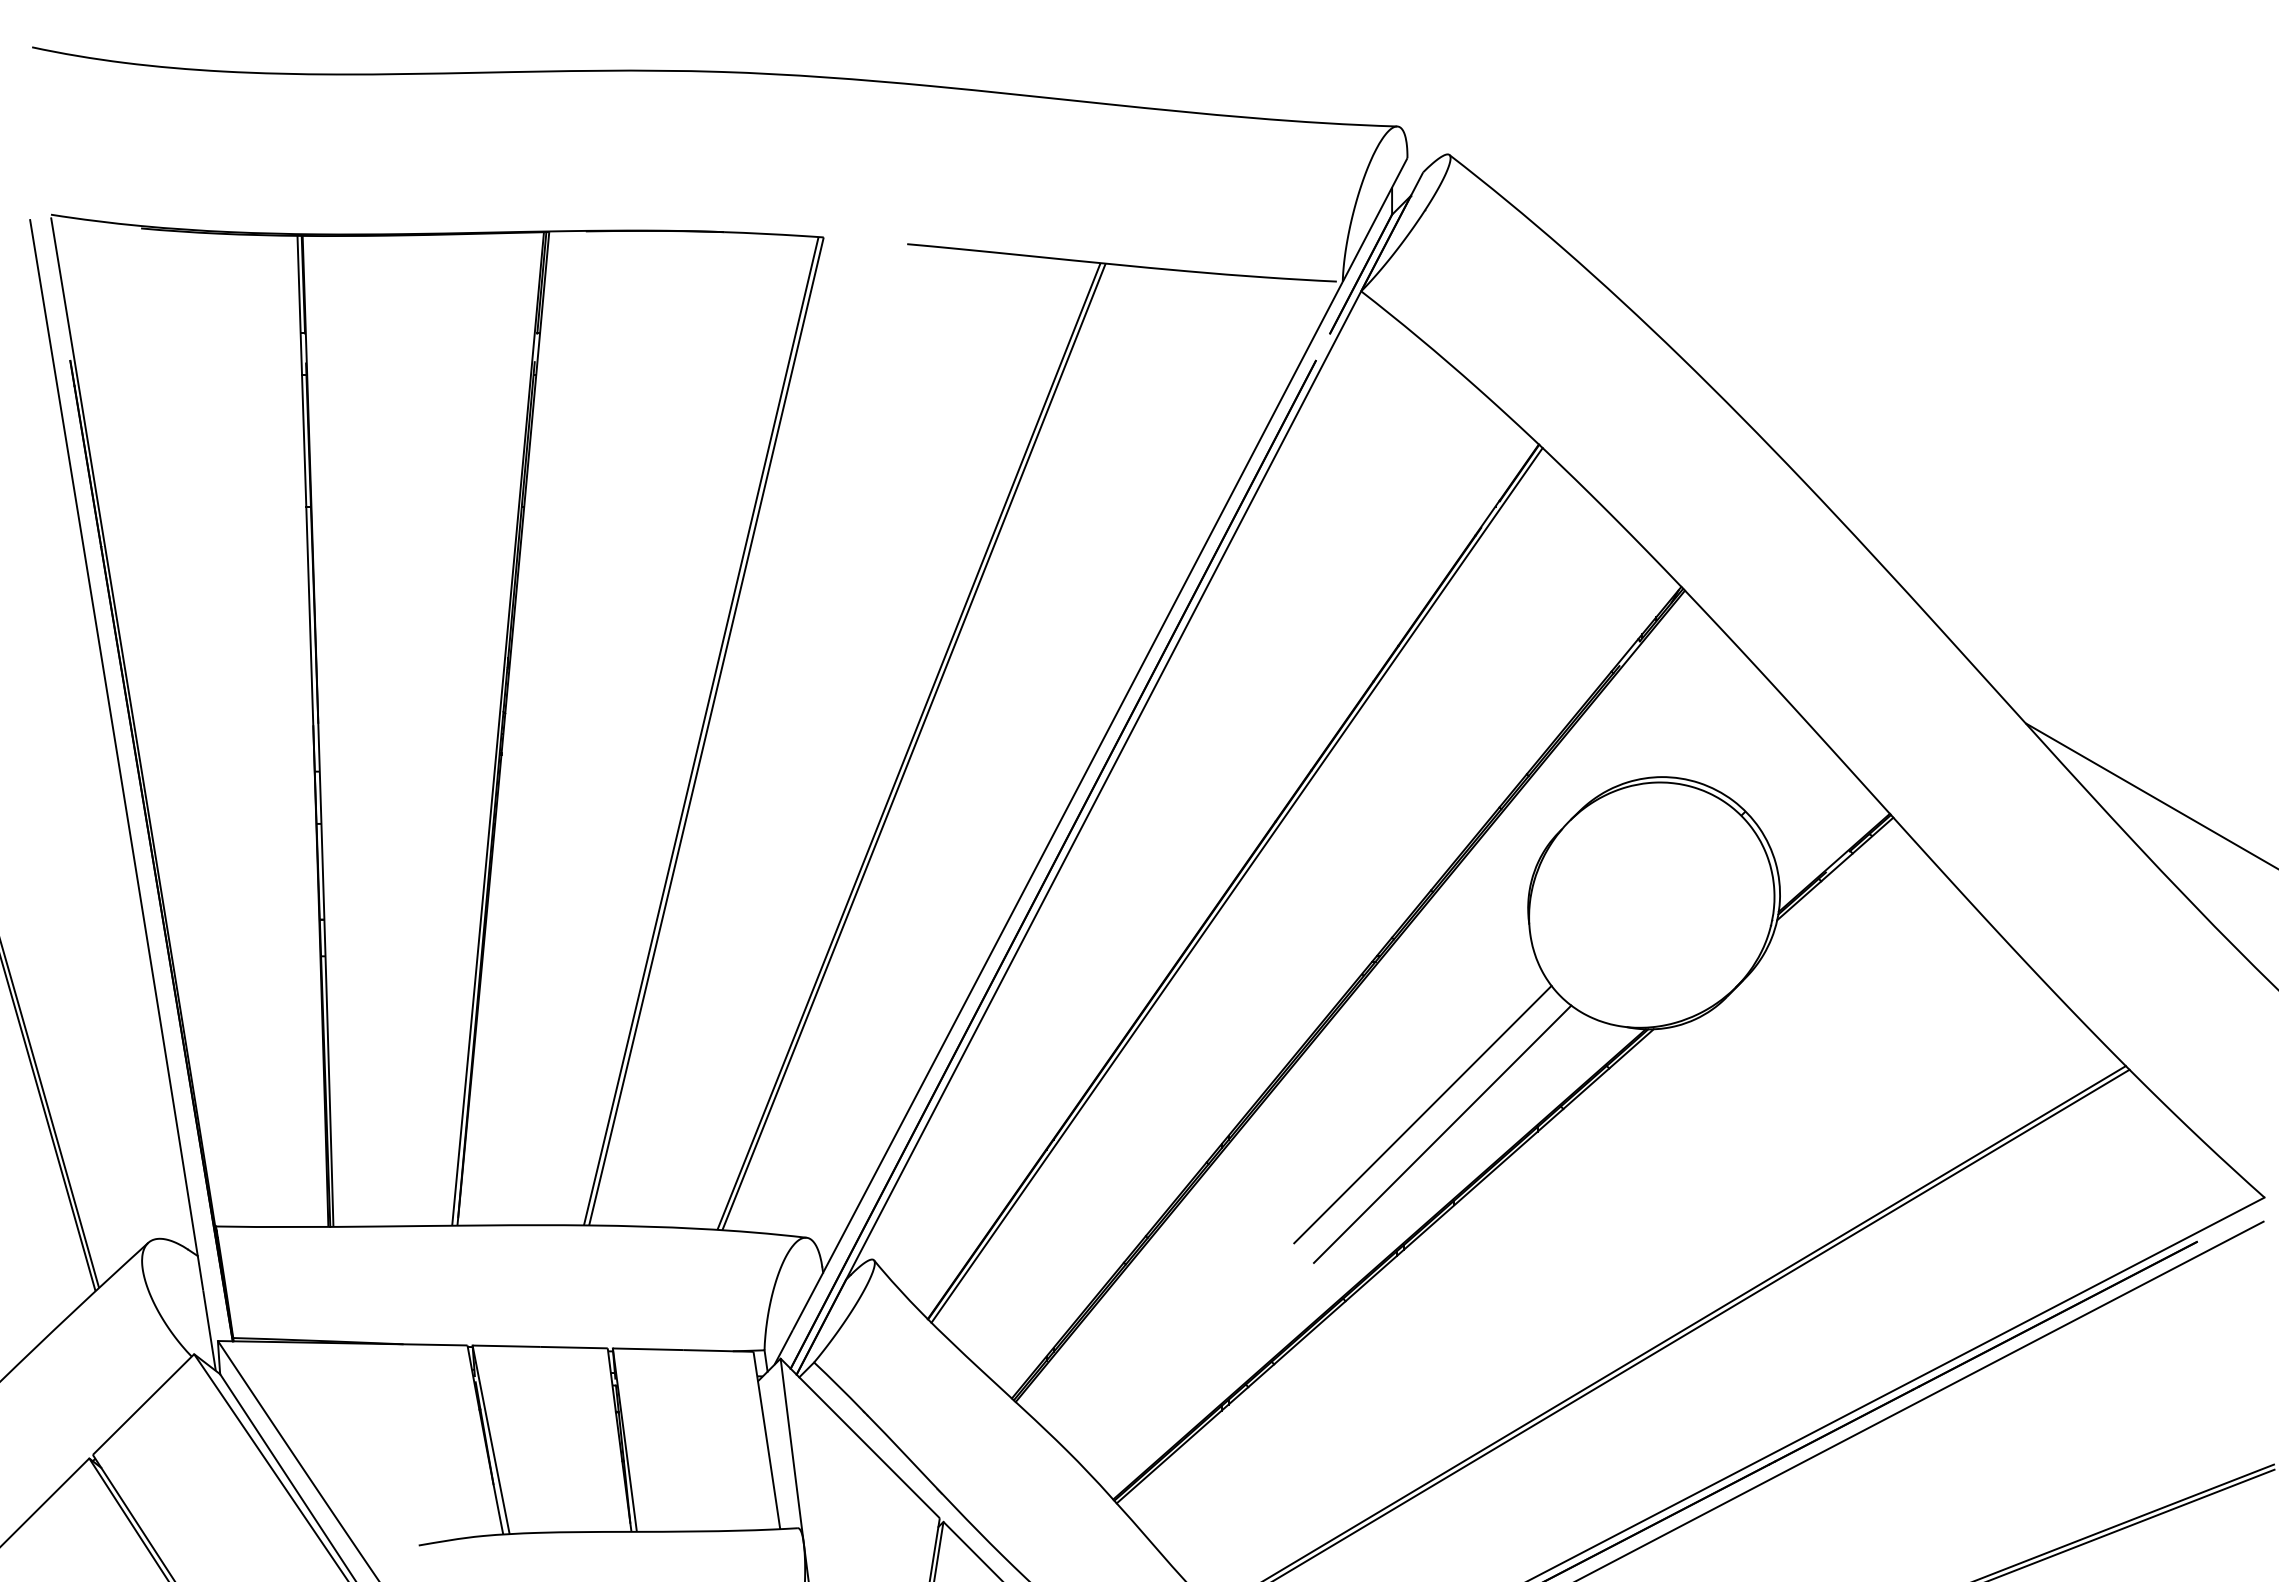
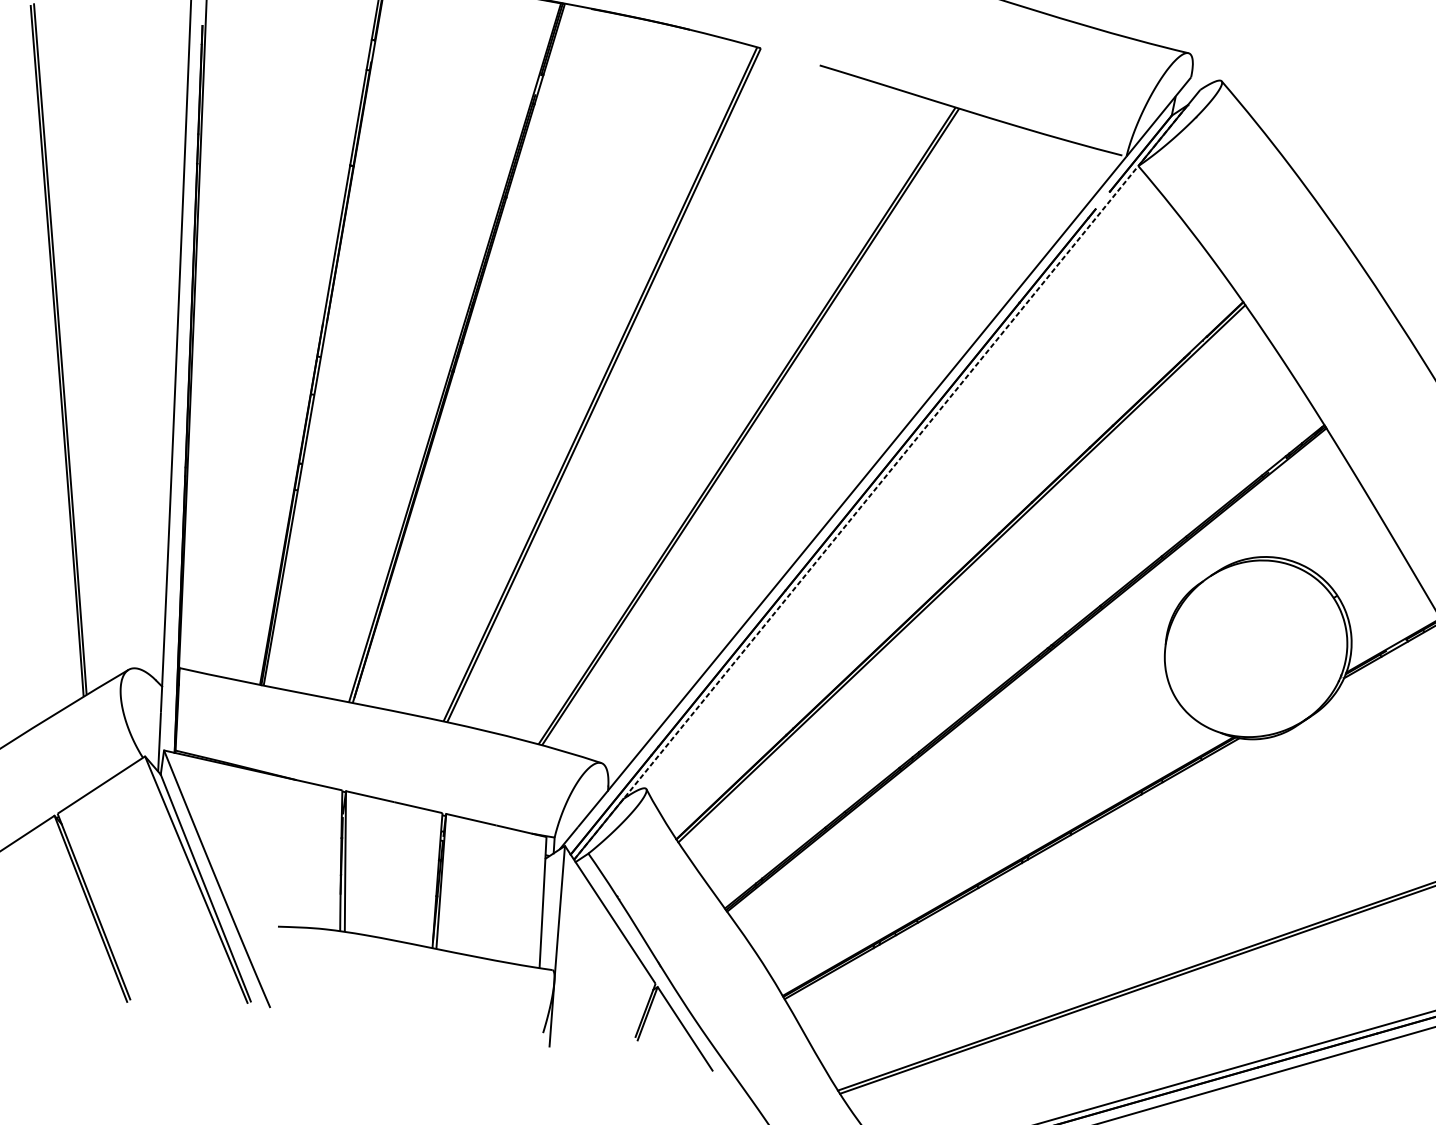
line: (1103, 785) -> (880, 482), solid -> dashed
line: (1422, 1114) -> (1061, 765), removed
line: (1442, 1133) -> (1072, 781), removed

